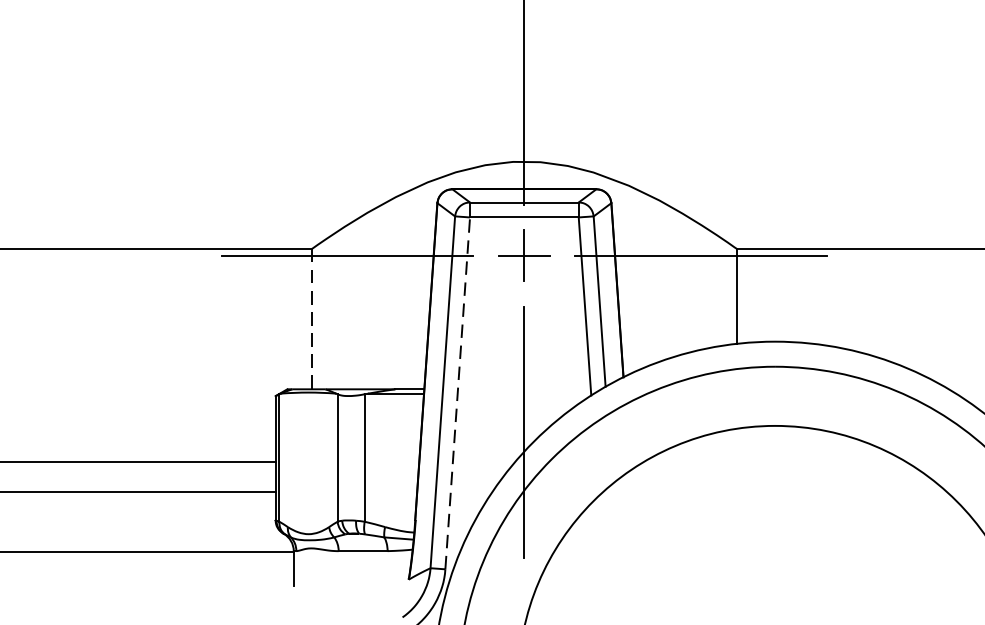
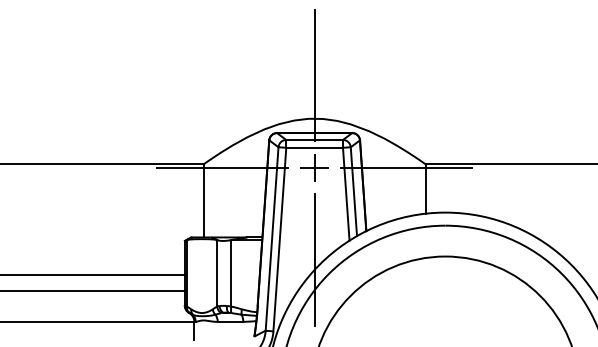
line: (311, 318) -> (203, 200), dashed -> solid
line: (457, 393) -> (279, 239), dashed -> solid

